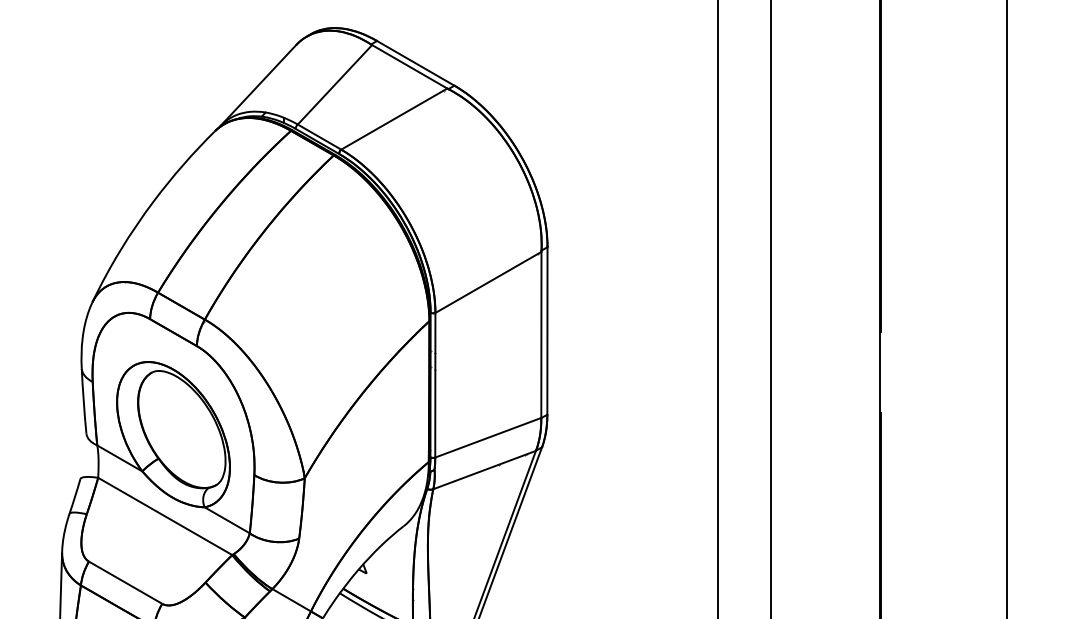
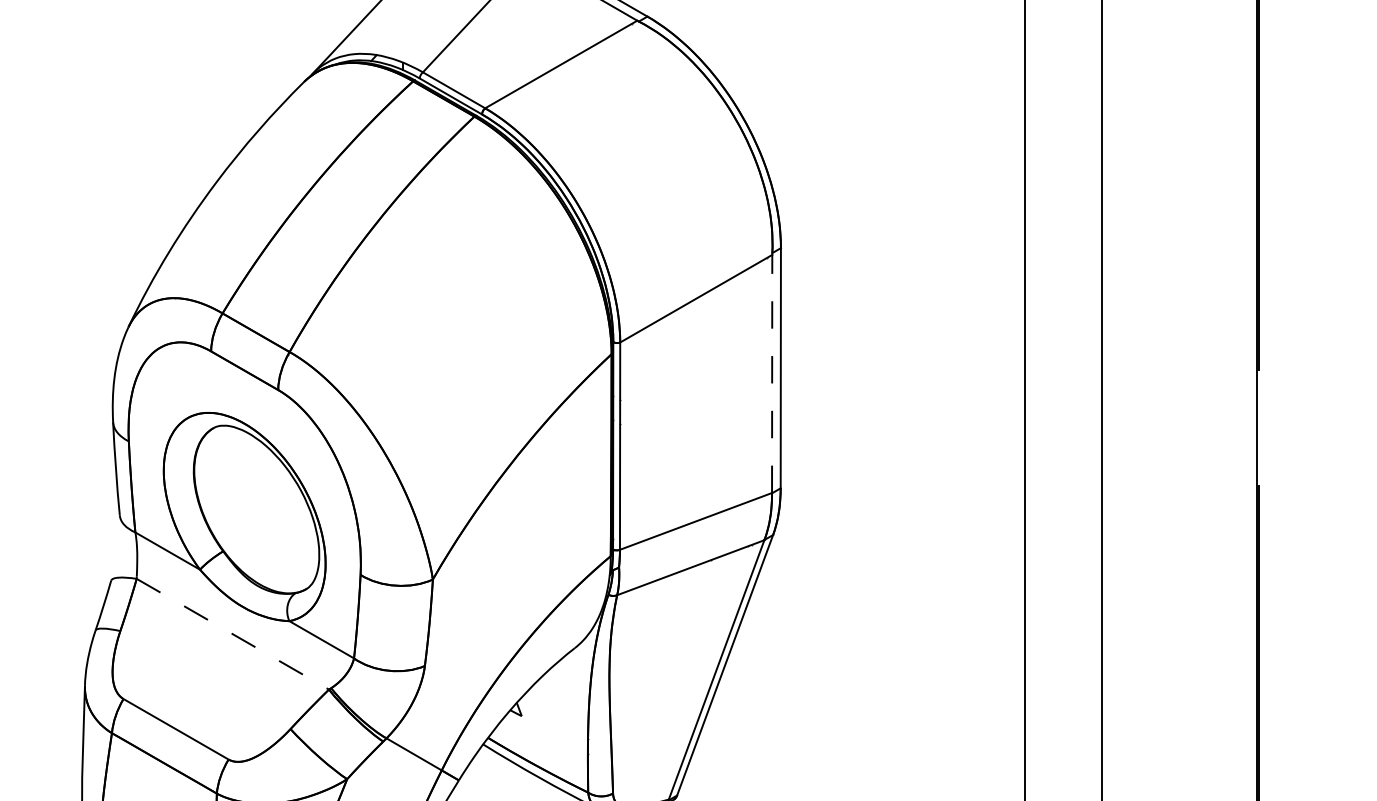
line: (541, 334) -> (772, 373), solid -> dashed
line: (165, 516) -> (233, 634), solid -> dashed

